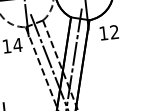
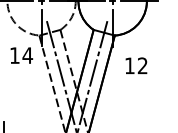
text: (109, 32) -> (136, 65), moved

